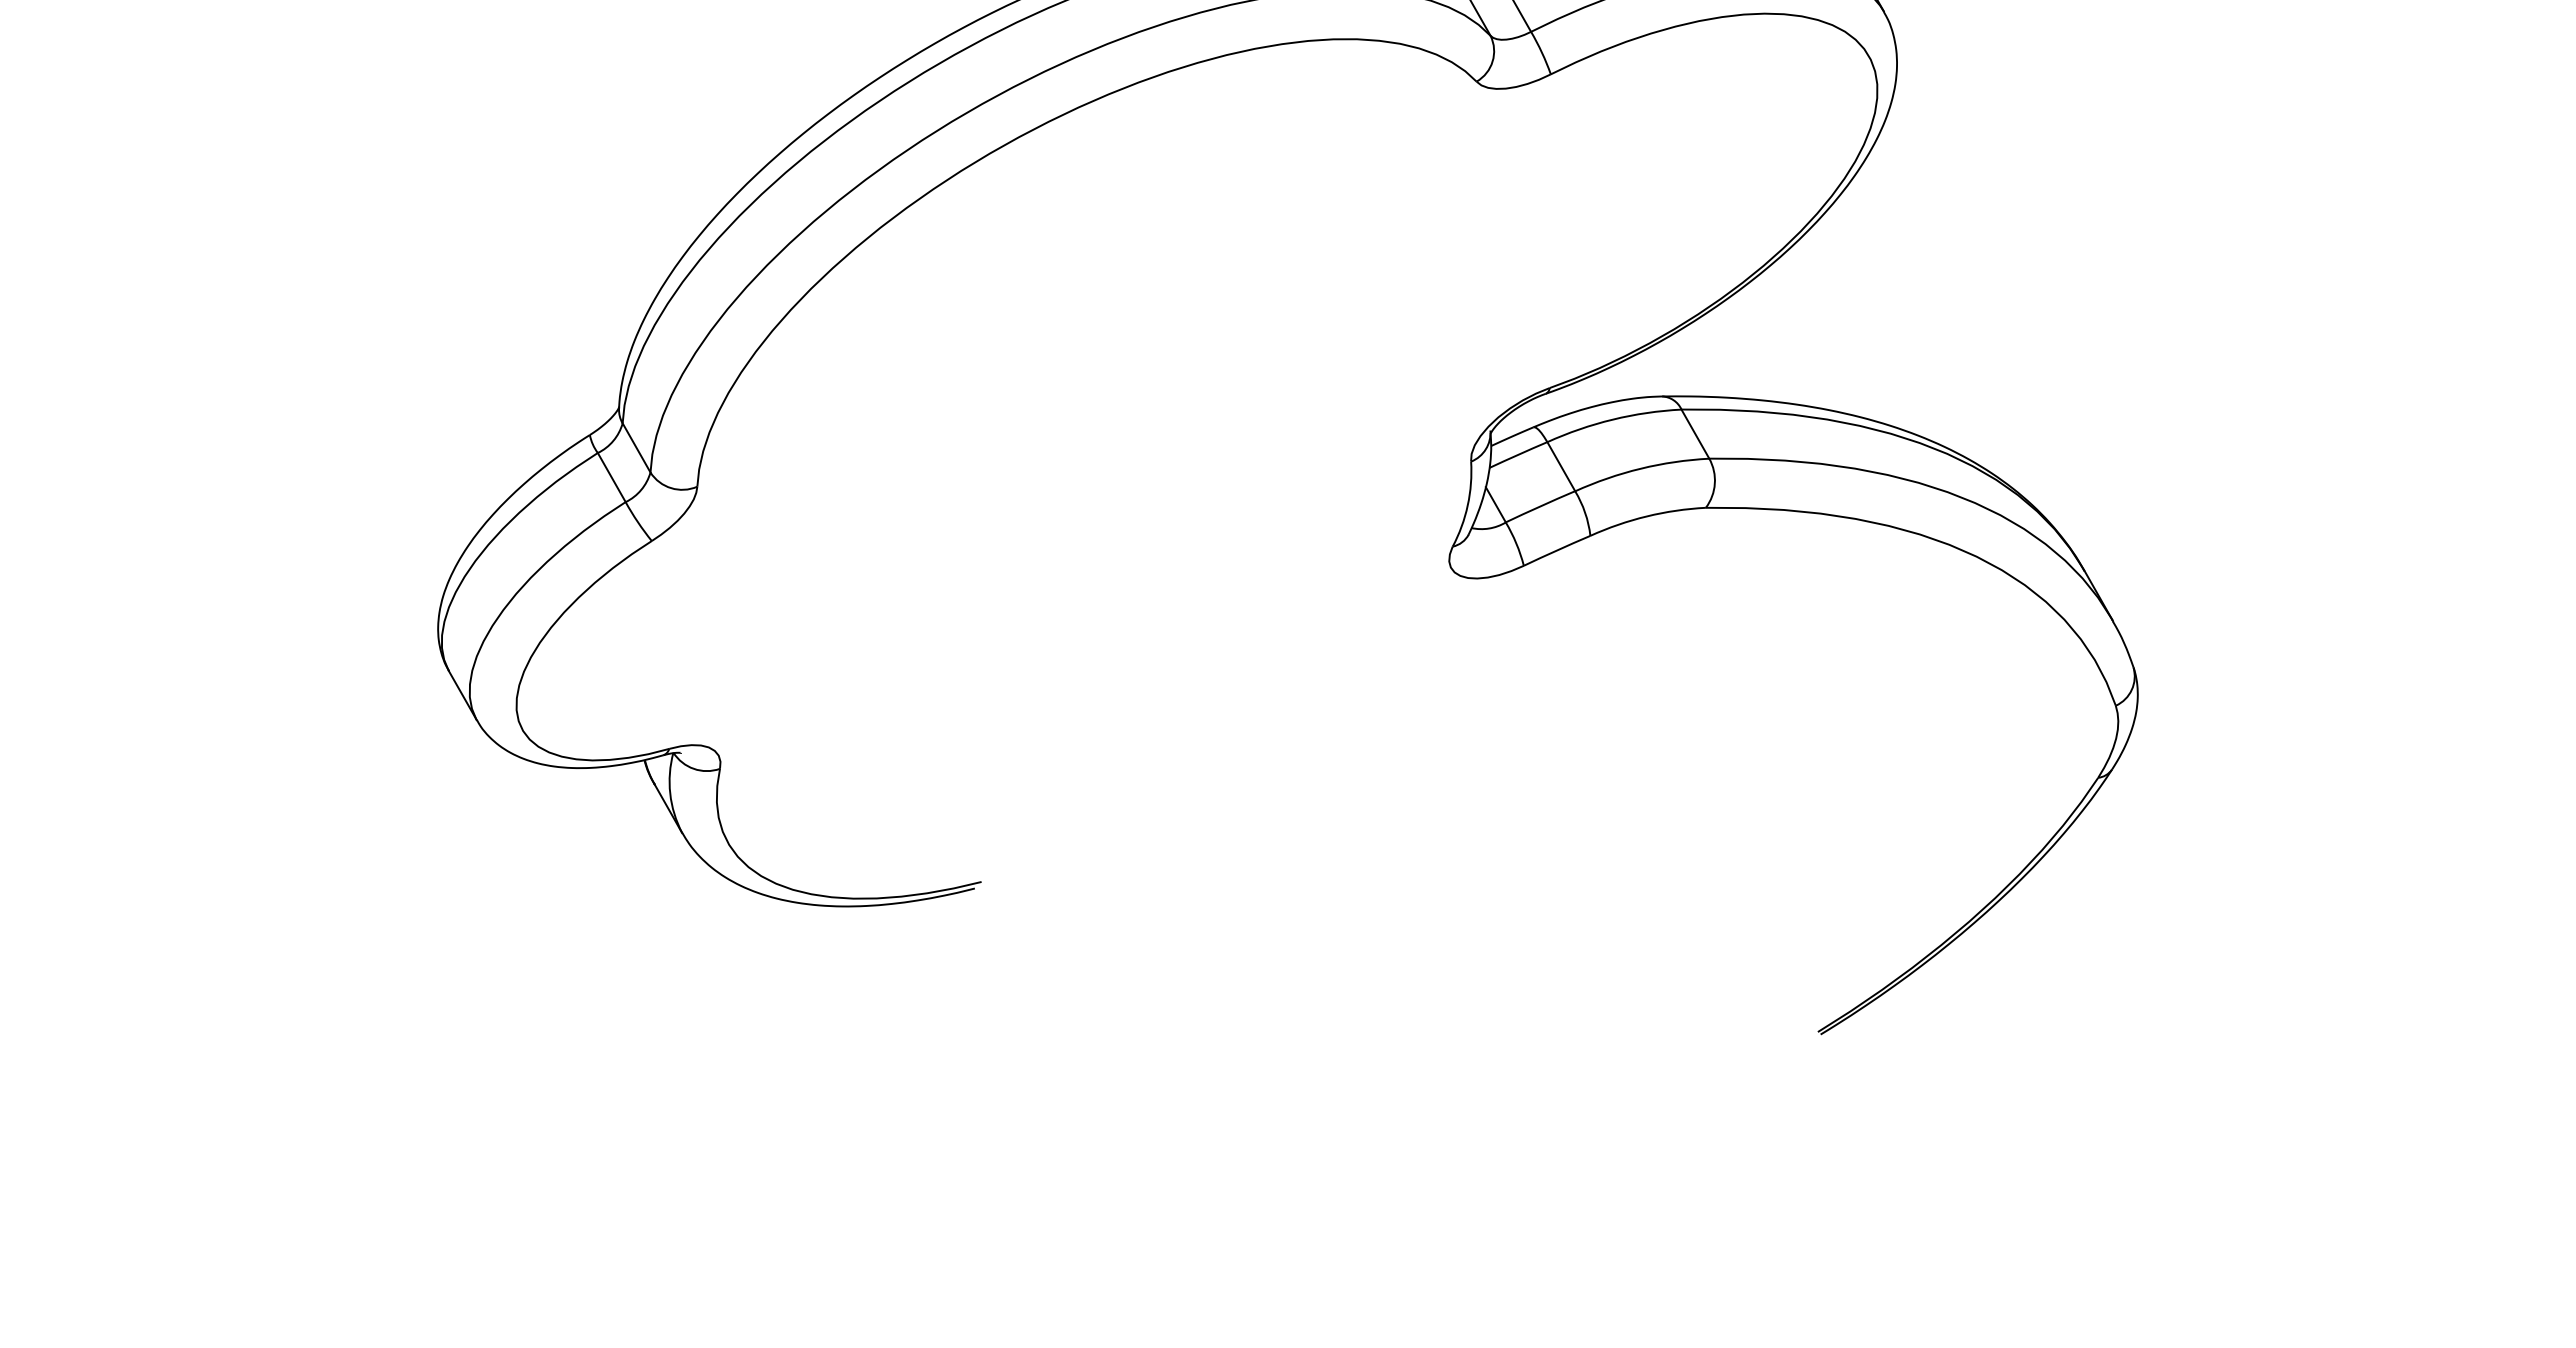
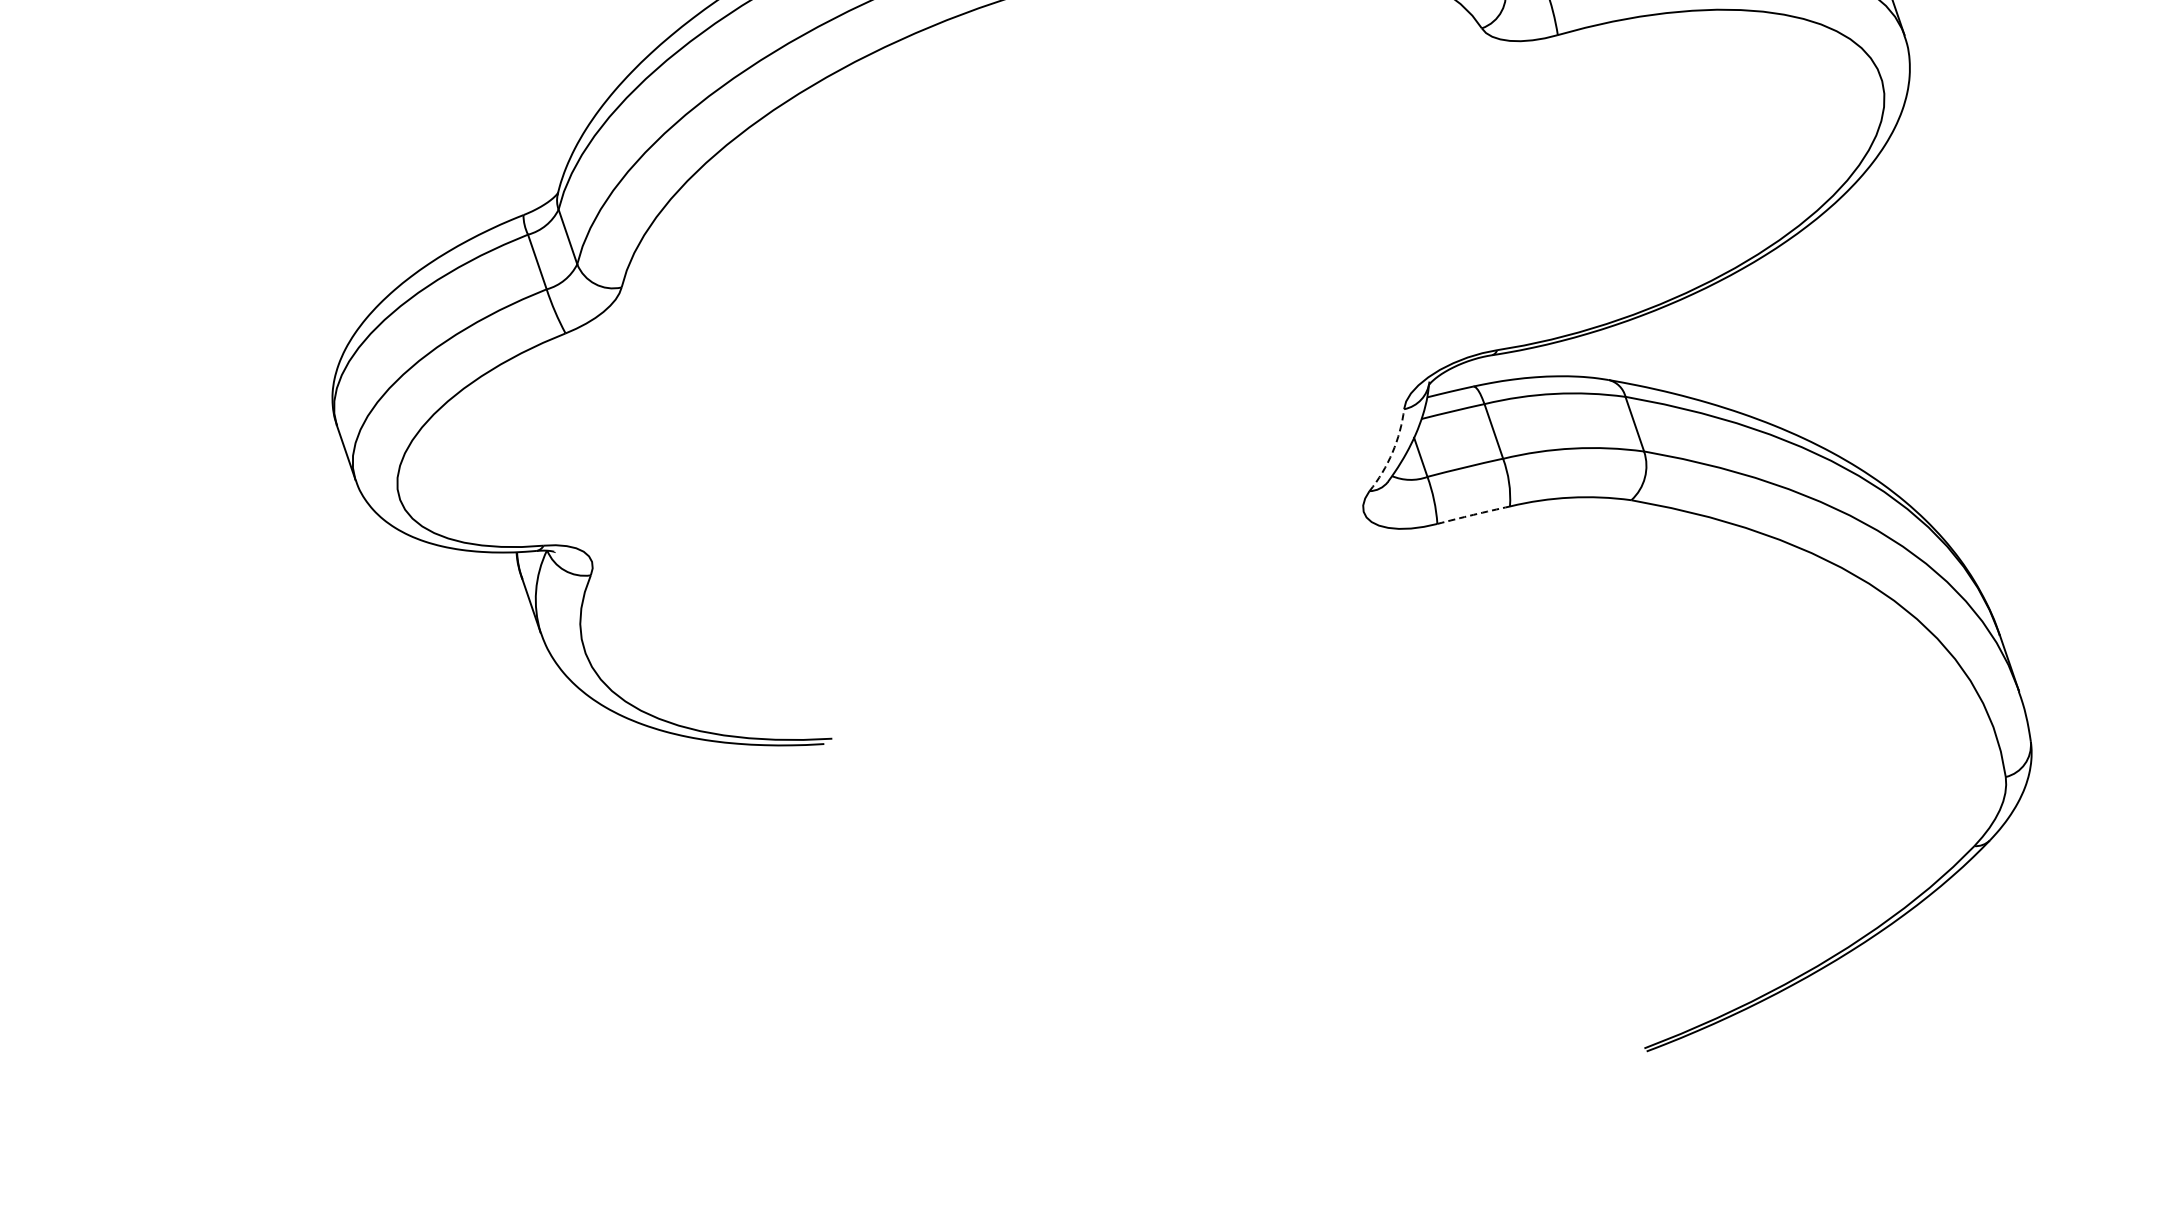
arc: (1467, 505) -> (1392, 452), solid -> dashed
arc: (1557, 550) -> (1474, 514), solid -> dashed

